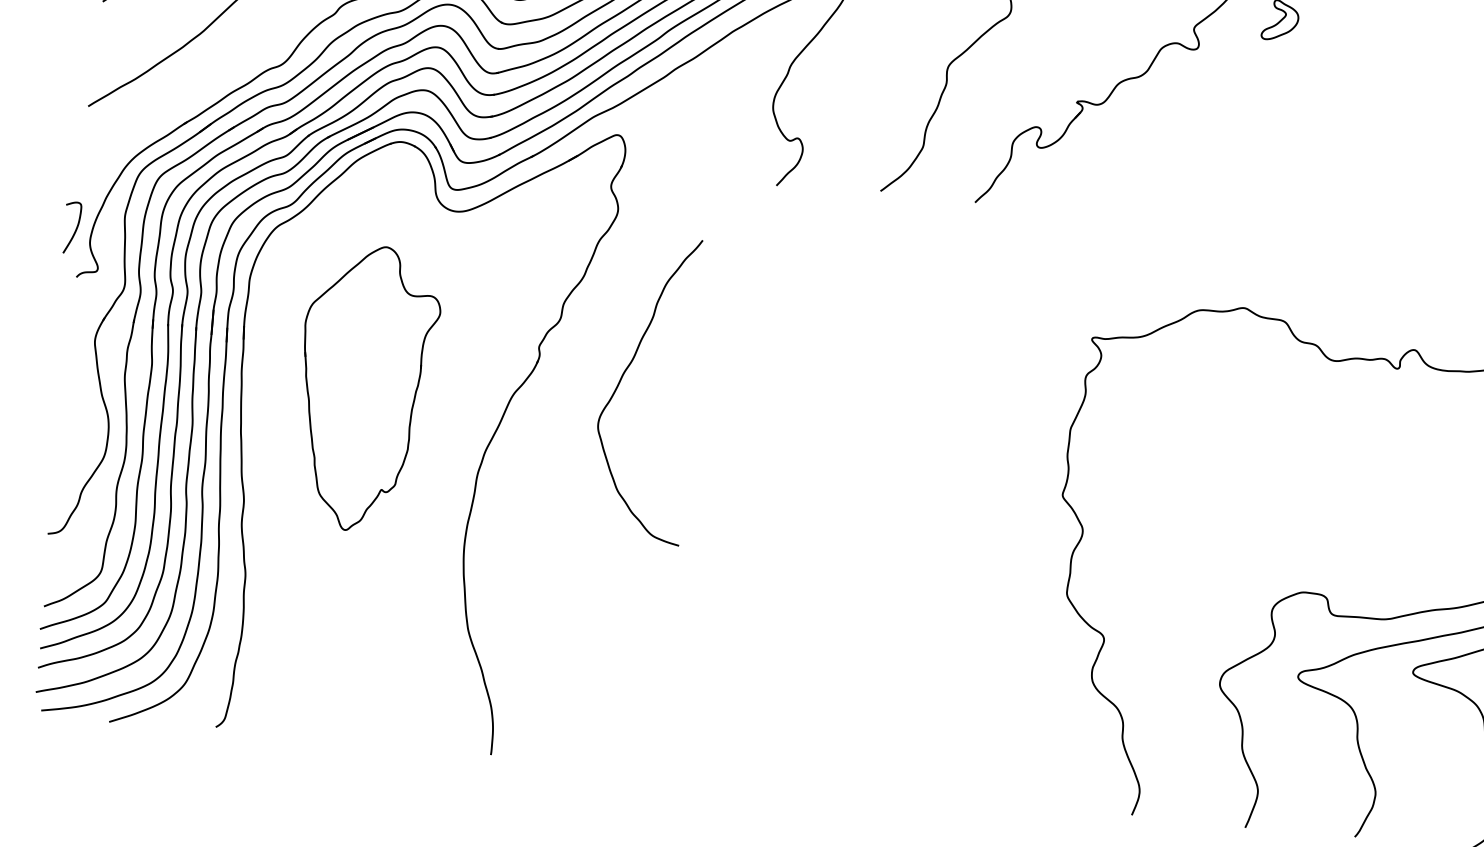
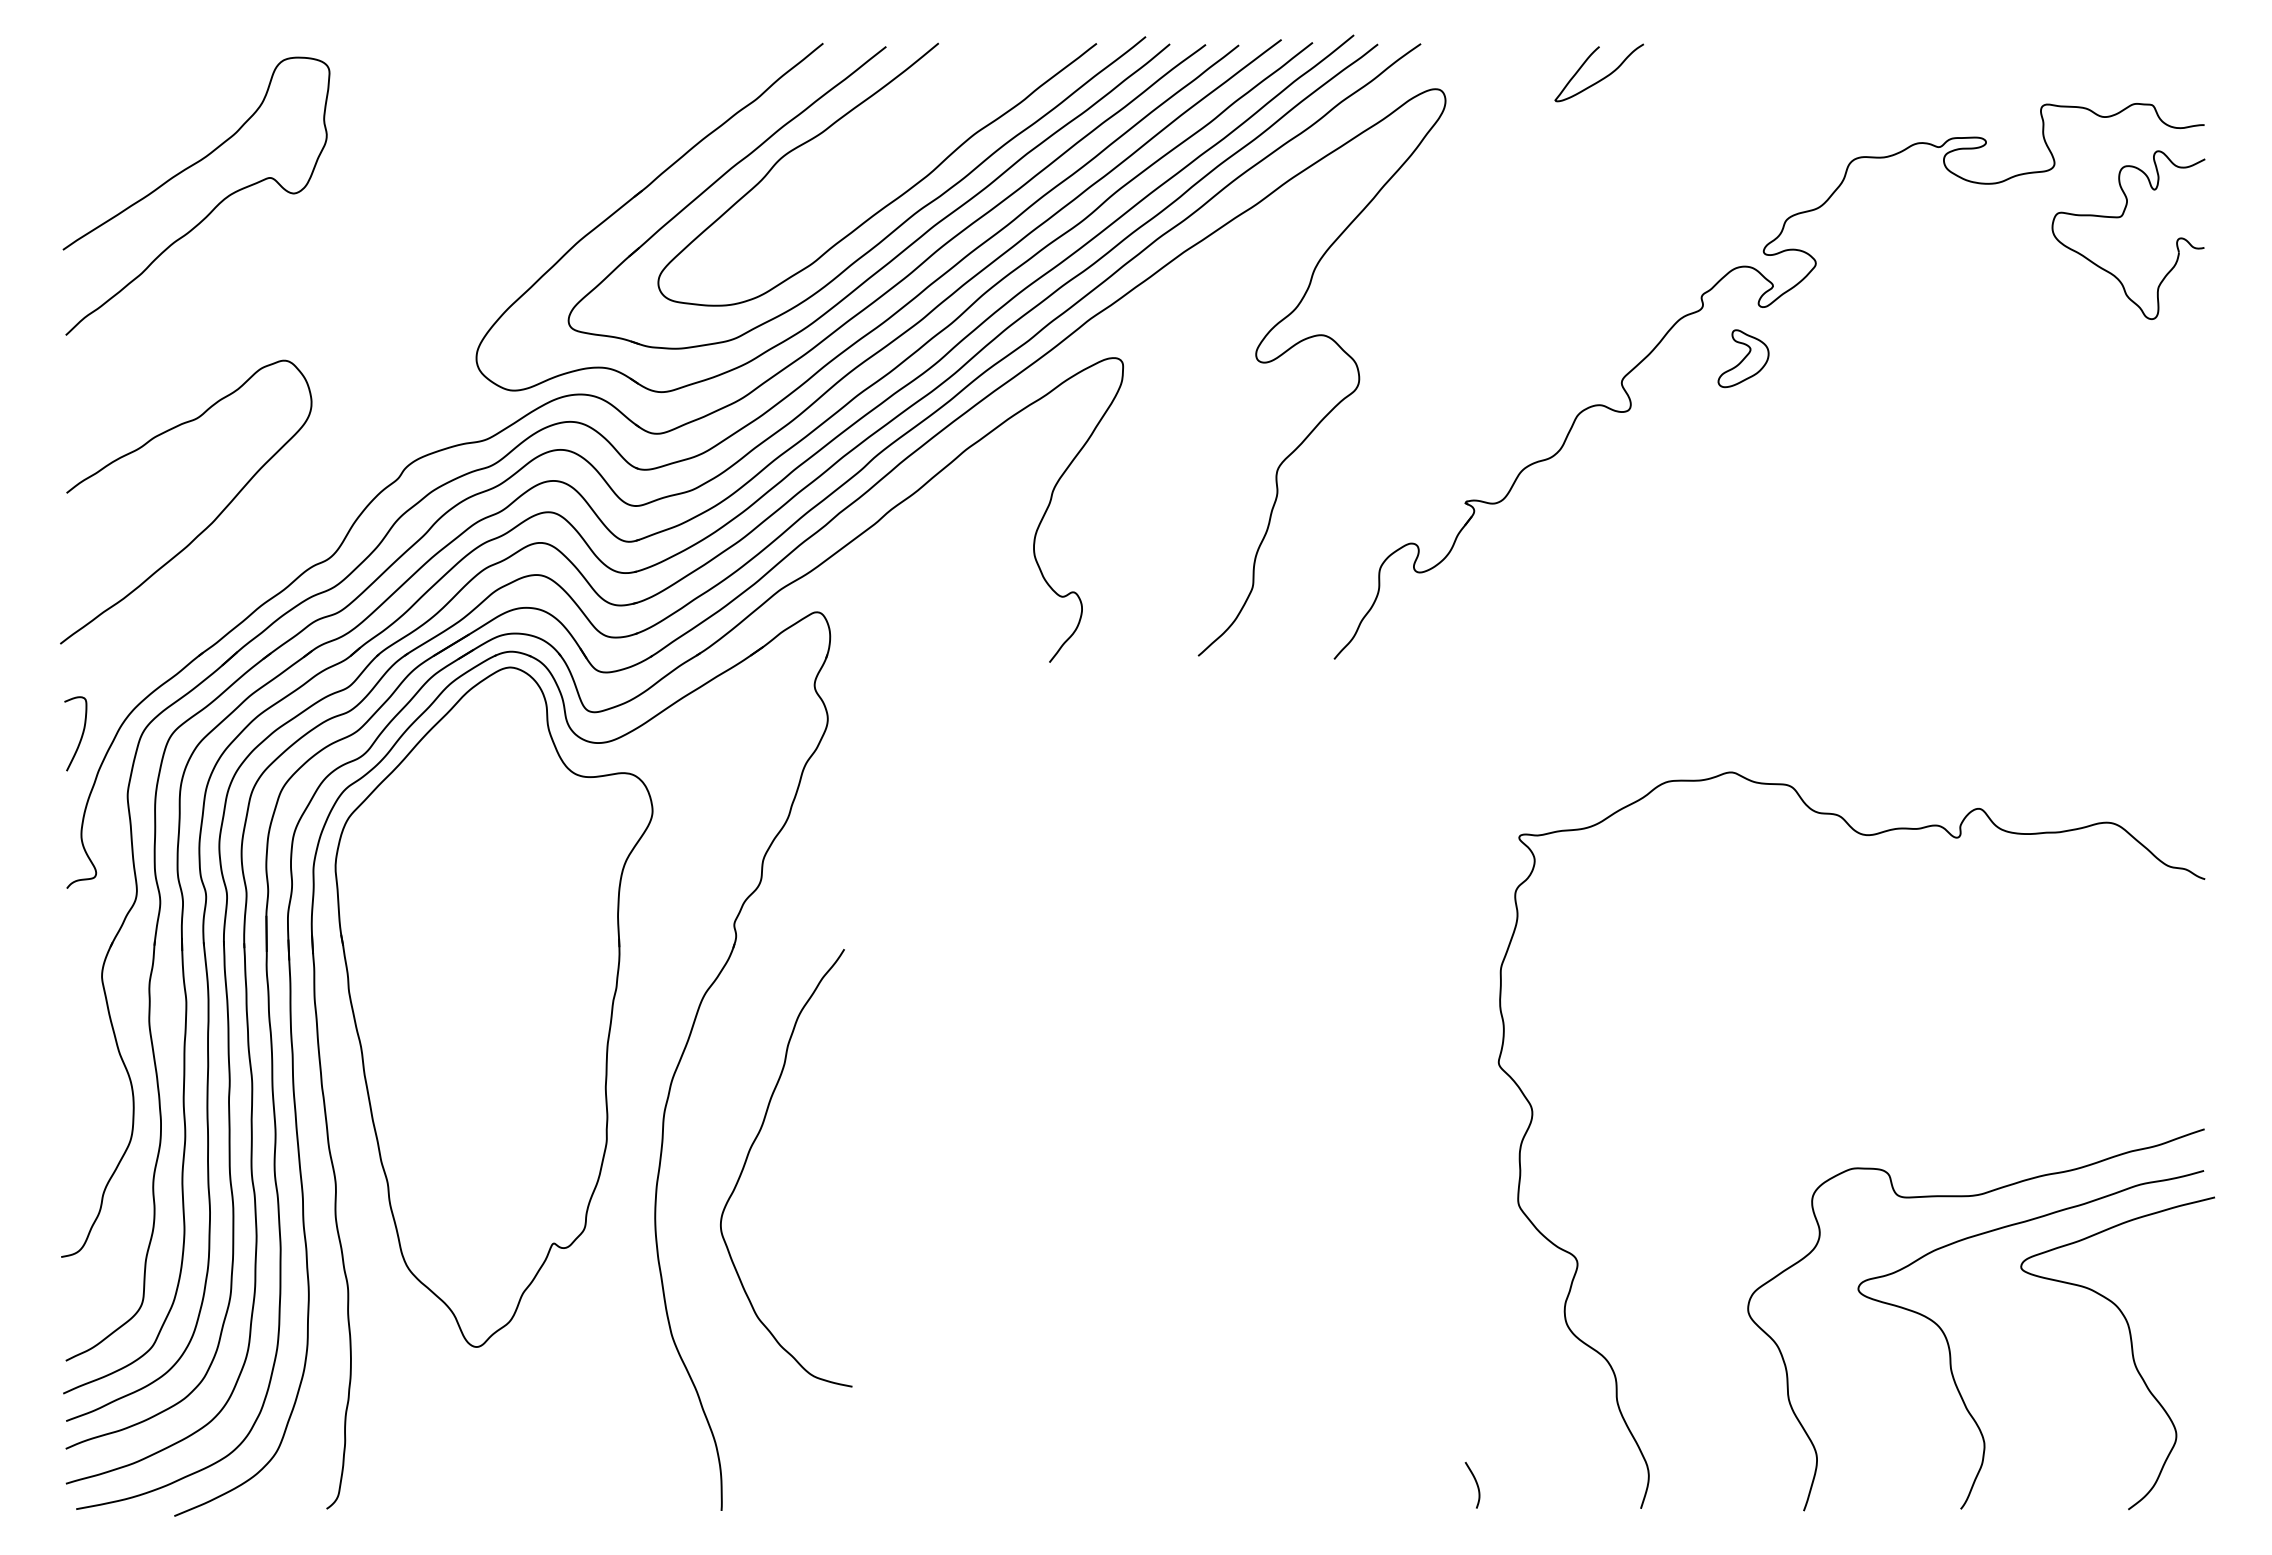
curve: (75, 228) -> (81, 734), moved
curve: (622, 377) -> (749, 1154), moved
part: (365, 388) -> (493, 1006), size x1.67
curve: (1018, 788) -> (1476, 1485), added

